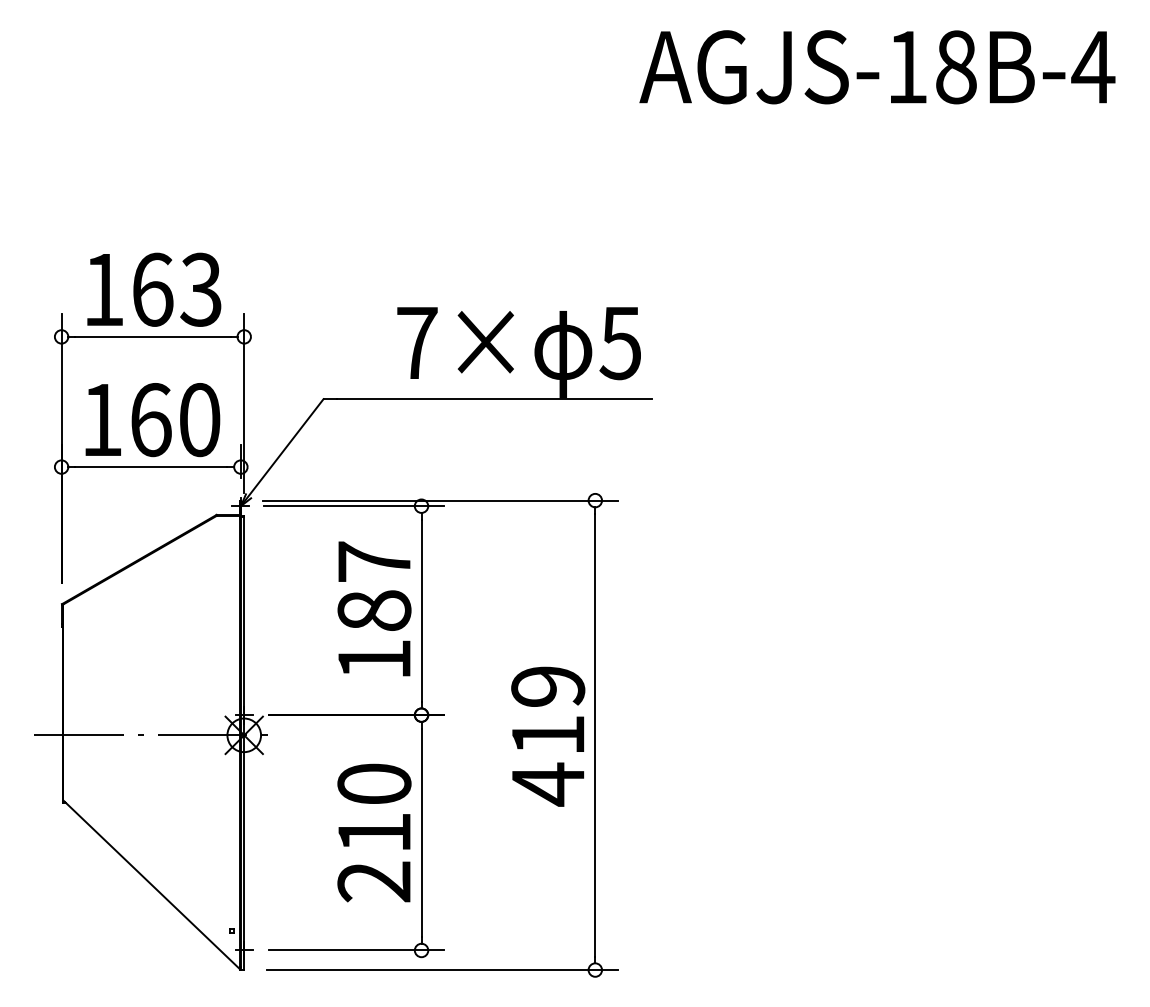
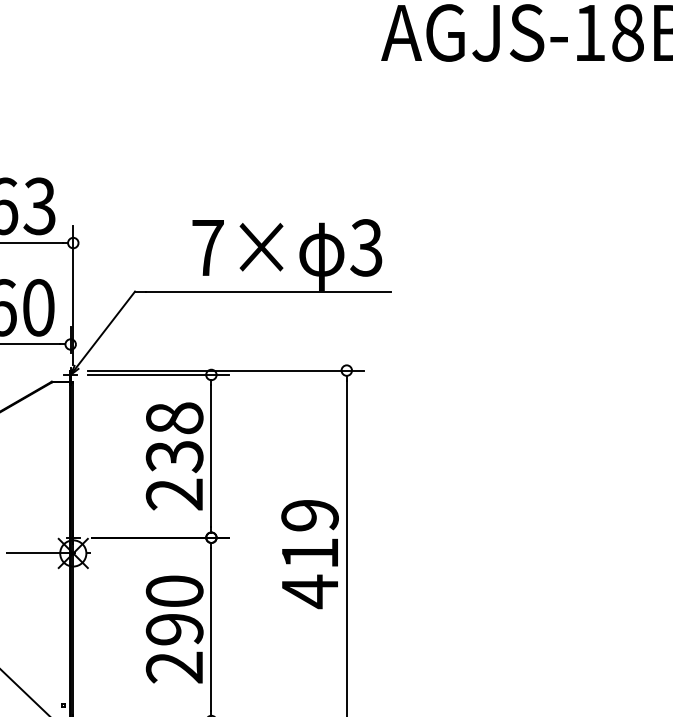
text: (619, 342) -> (365, 247), 5 -> 3
text: (374, 610) -> (174, 456), 187 -> 238
text: (374, 833) -> (174, 629), 210 -> 290

